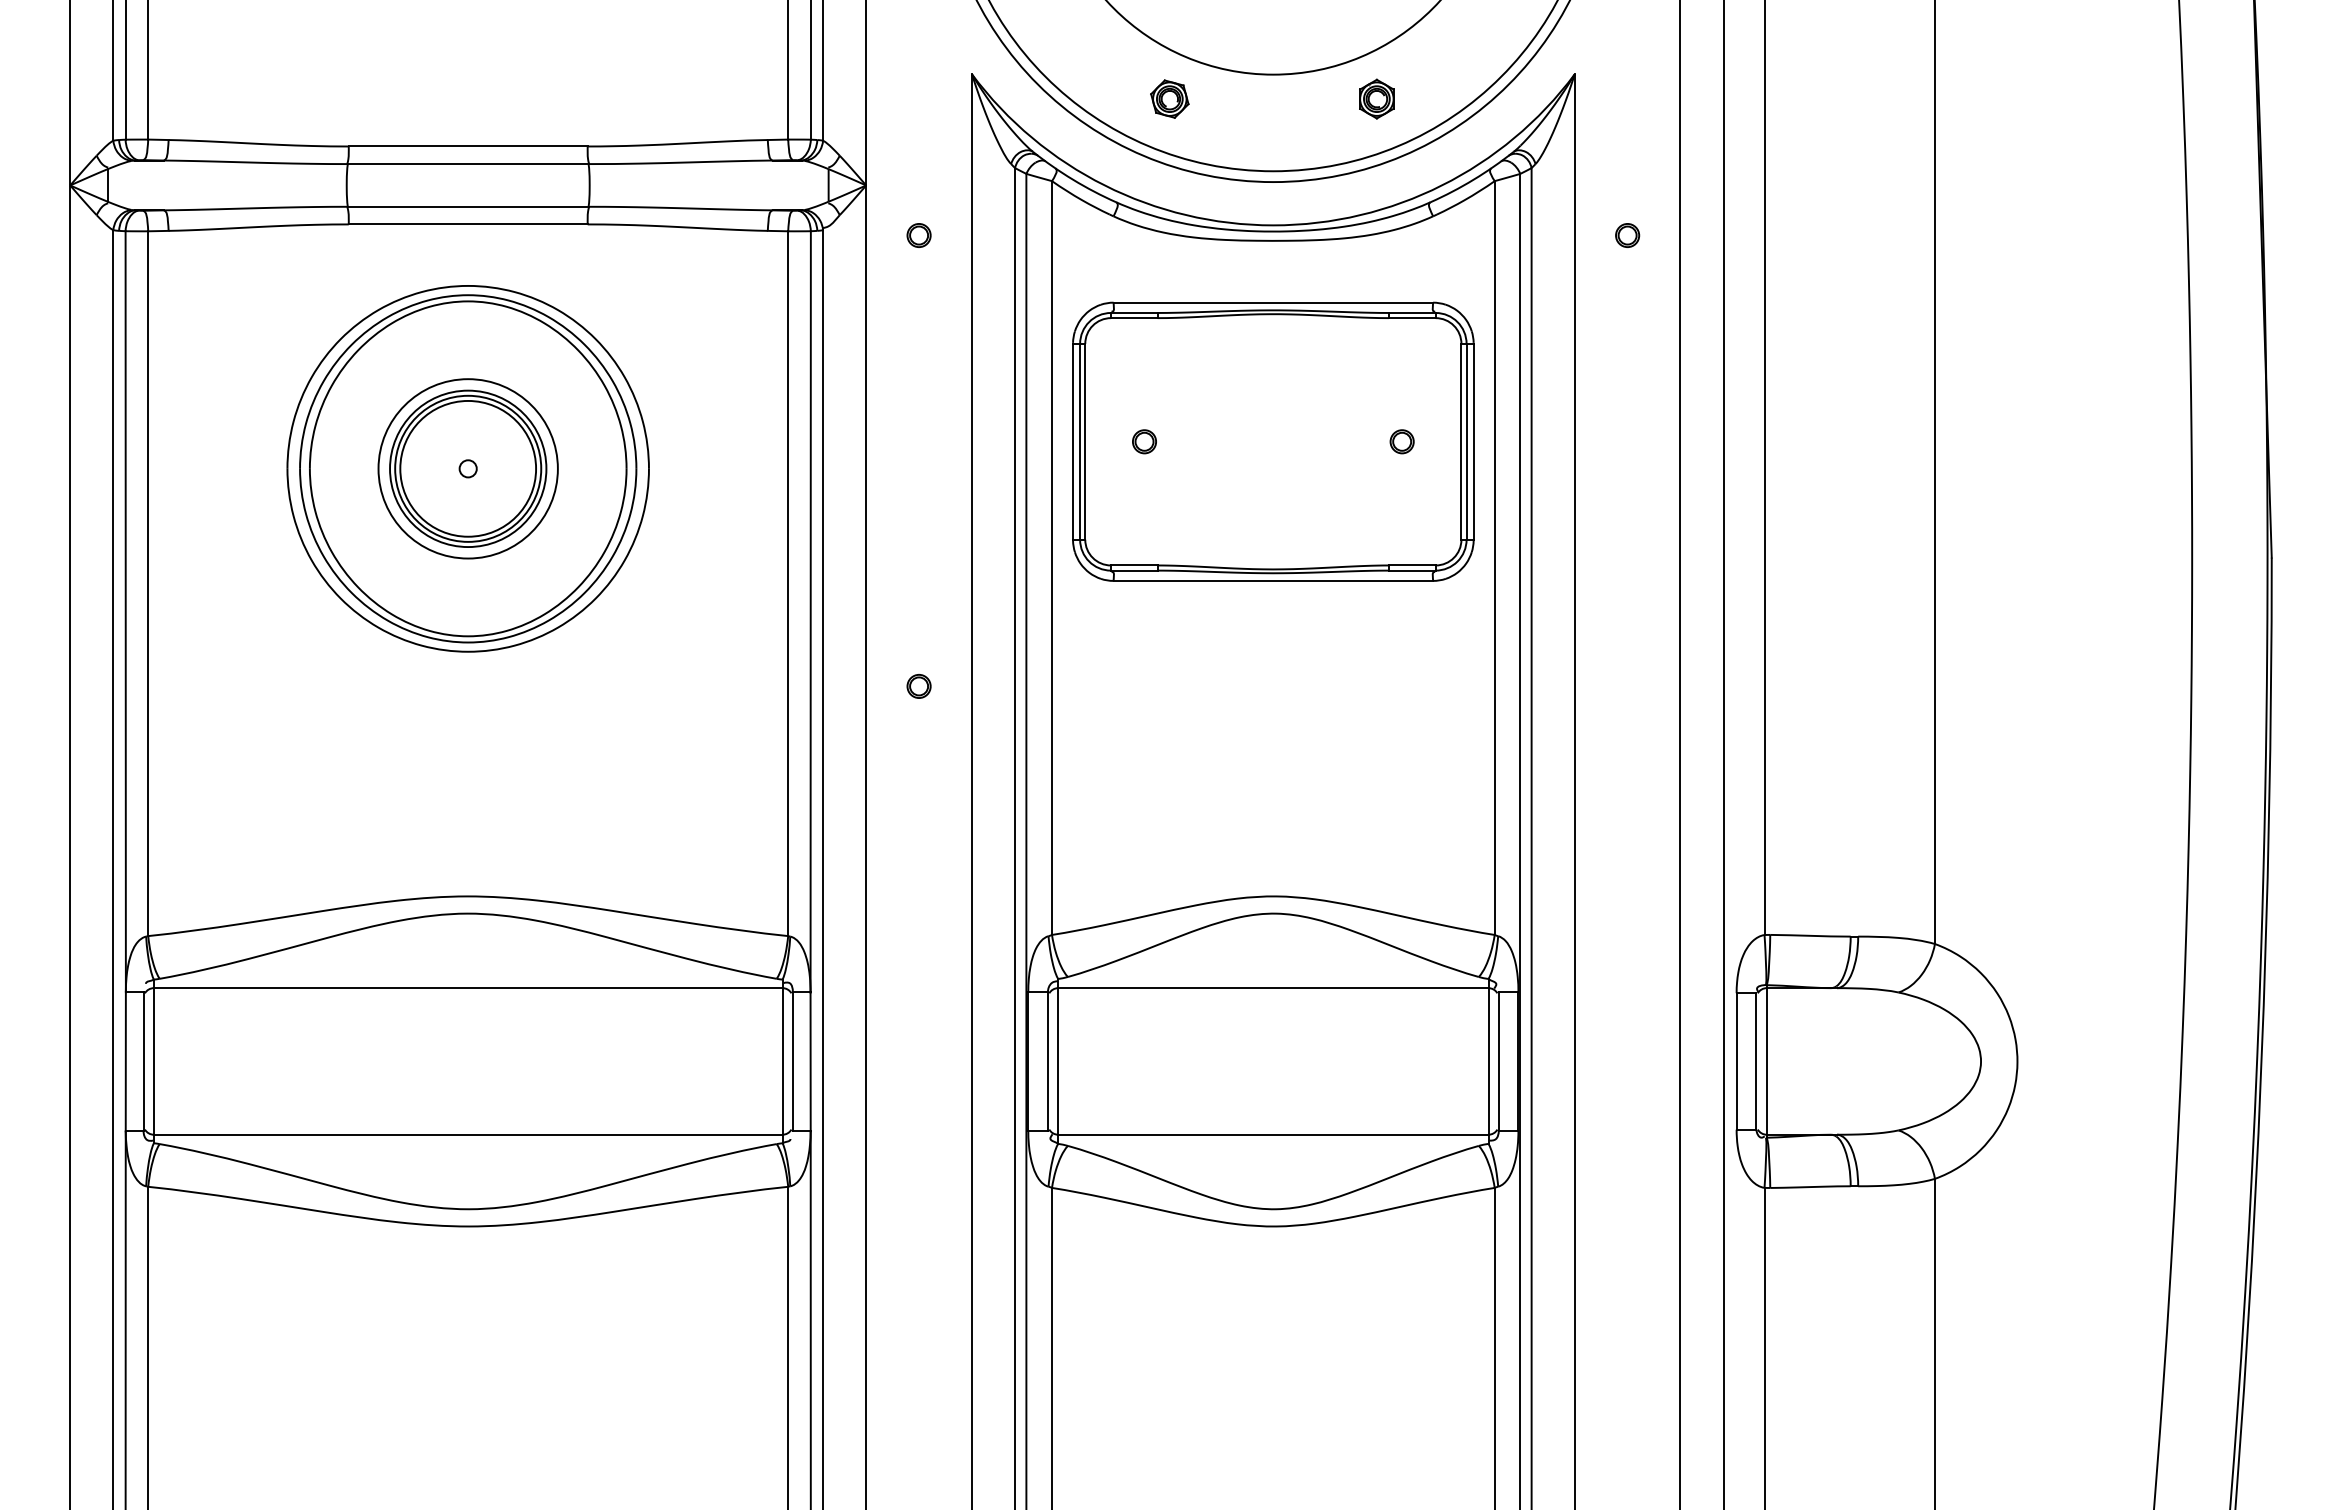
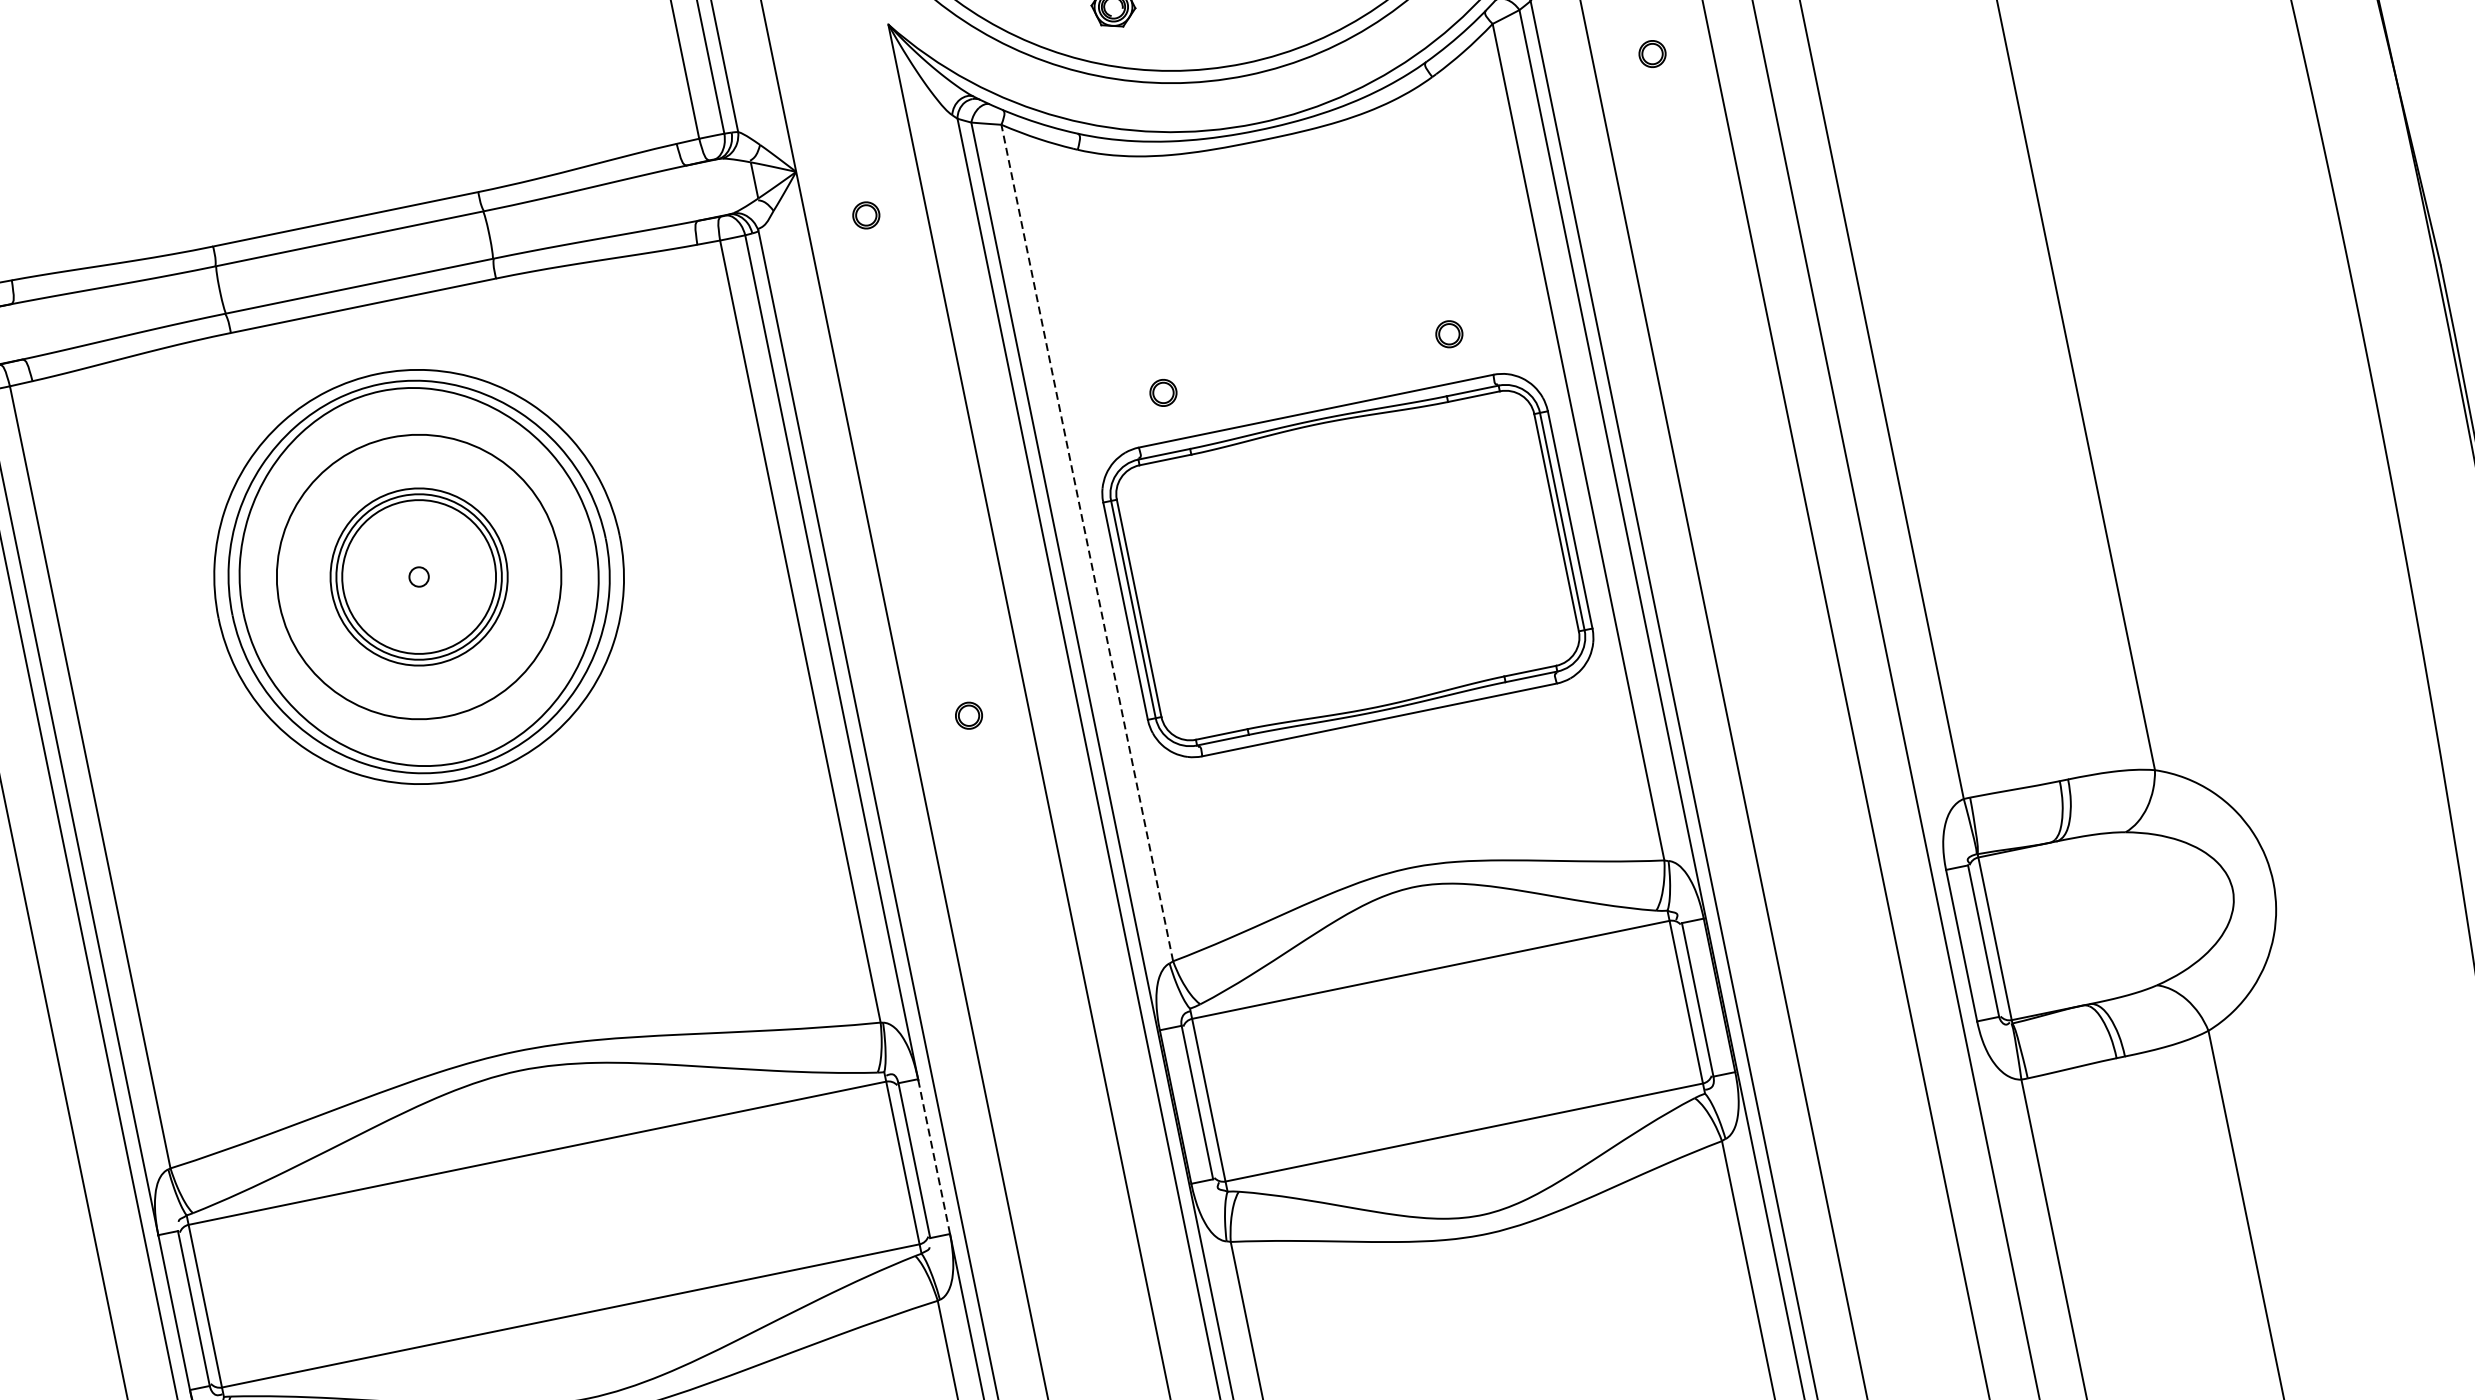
part: (1273, 441) -> (1347, 565), moved
circle: (467, 468) -> (418, 576), size x1.4
line: (1052, 558) -> (1087, 543), solid -> dashed
line: (810, 1061) -> (933, 1156), solid -> dashed

